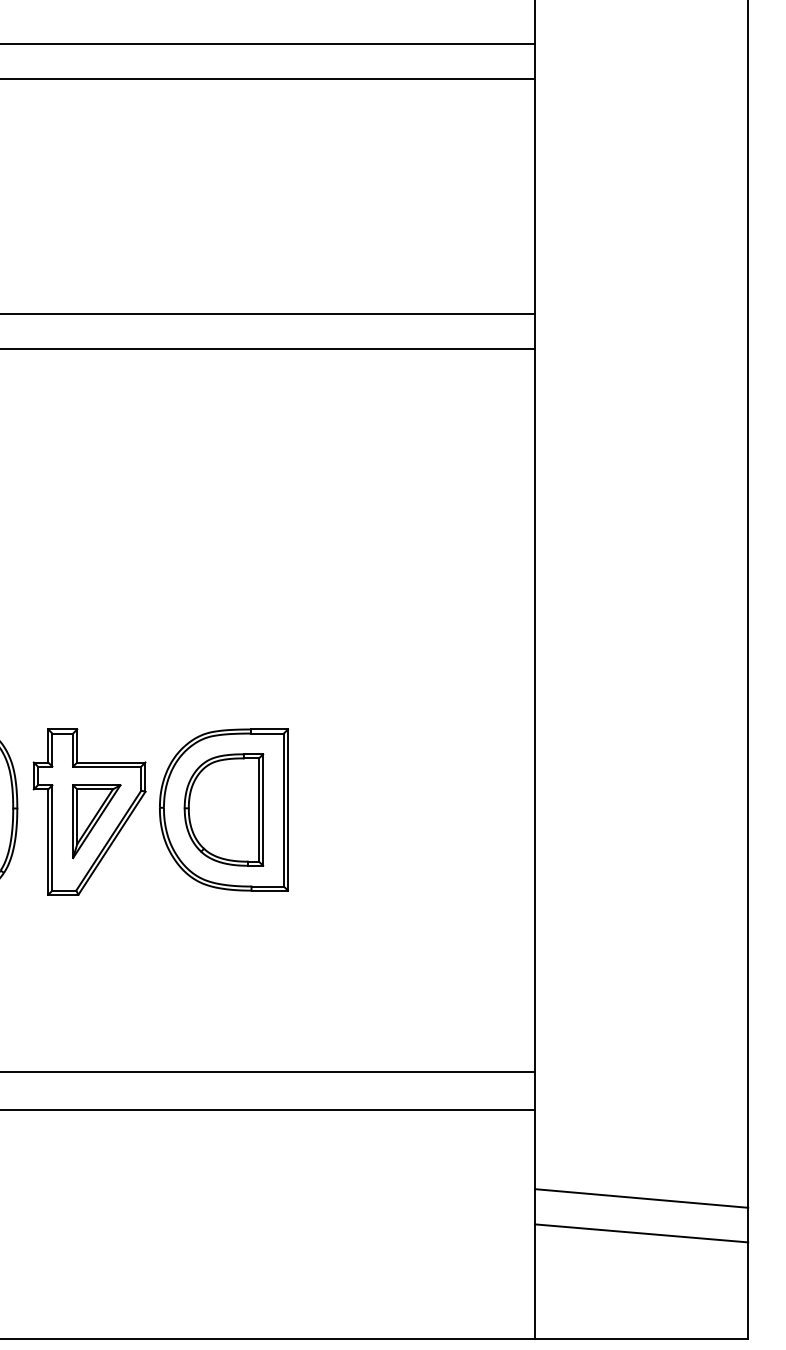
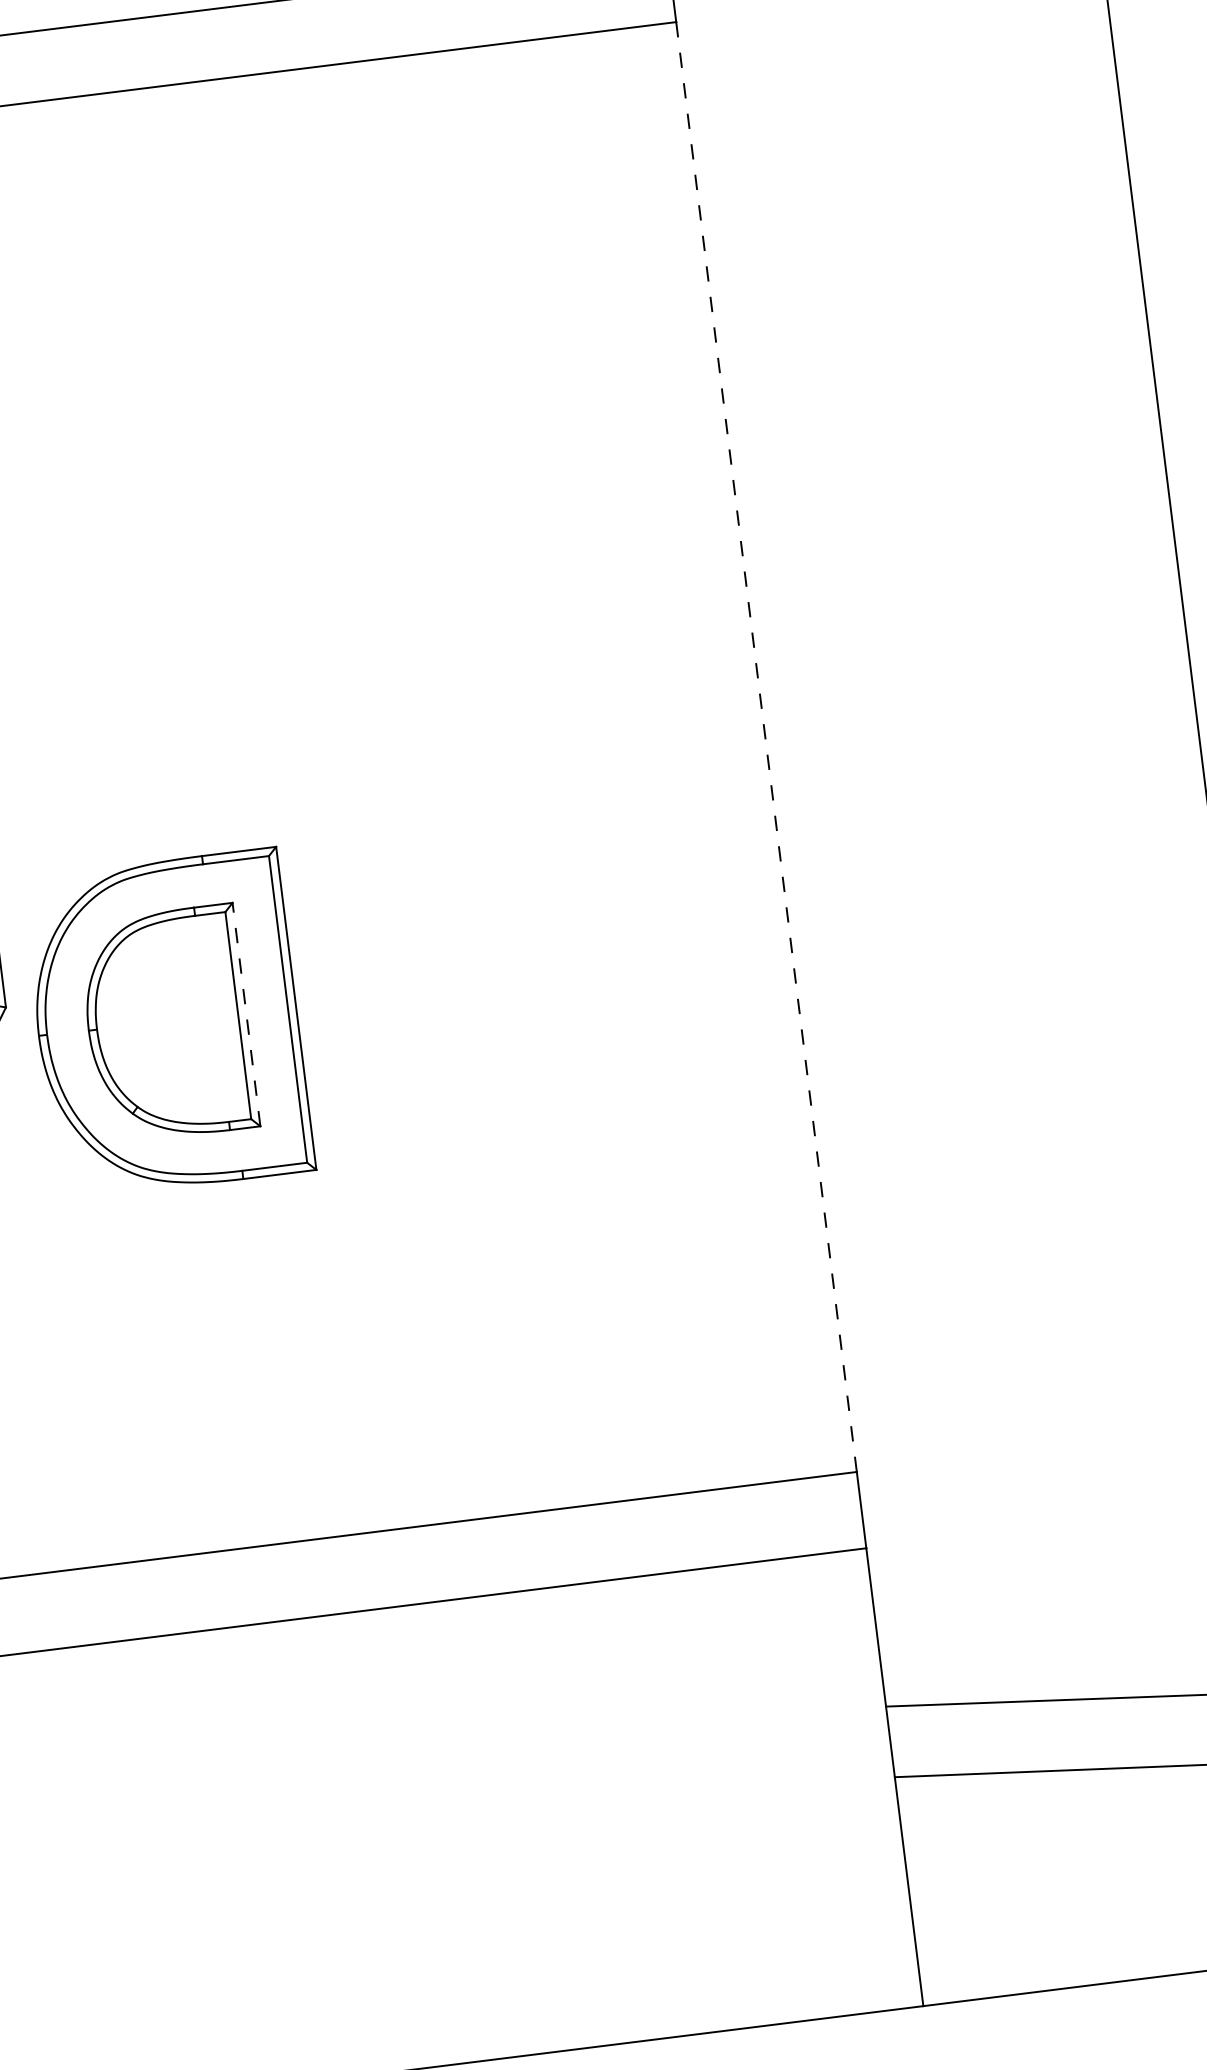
line: (535, 710) -> (767, 747), solid -> dashed
line: (263, 810) -> (247, 1015), solid -> dashed

